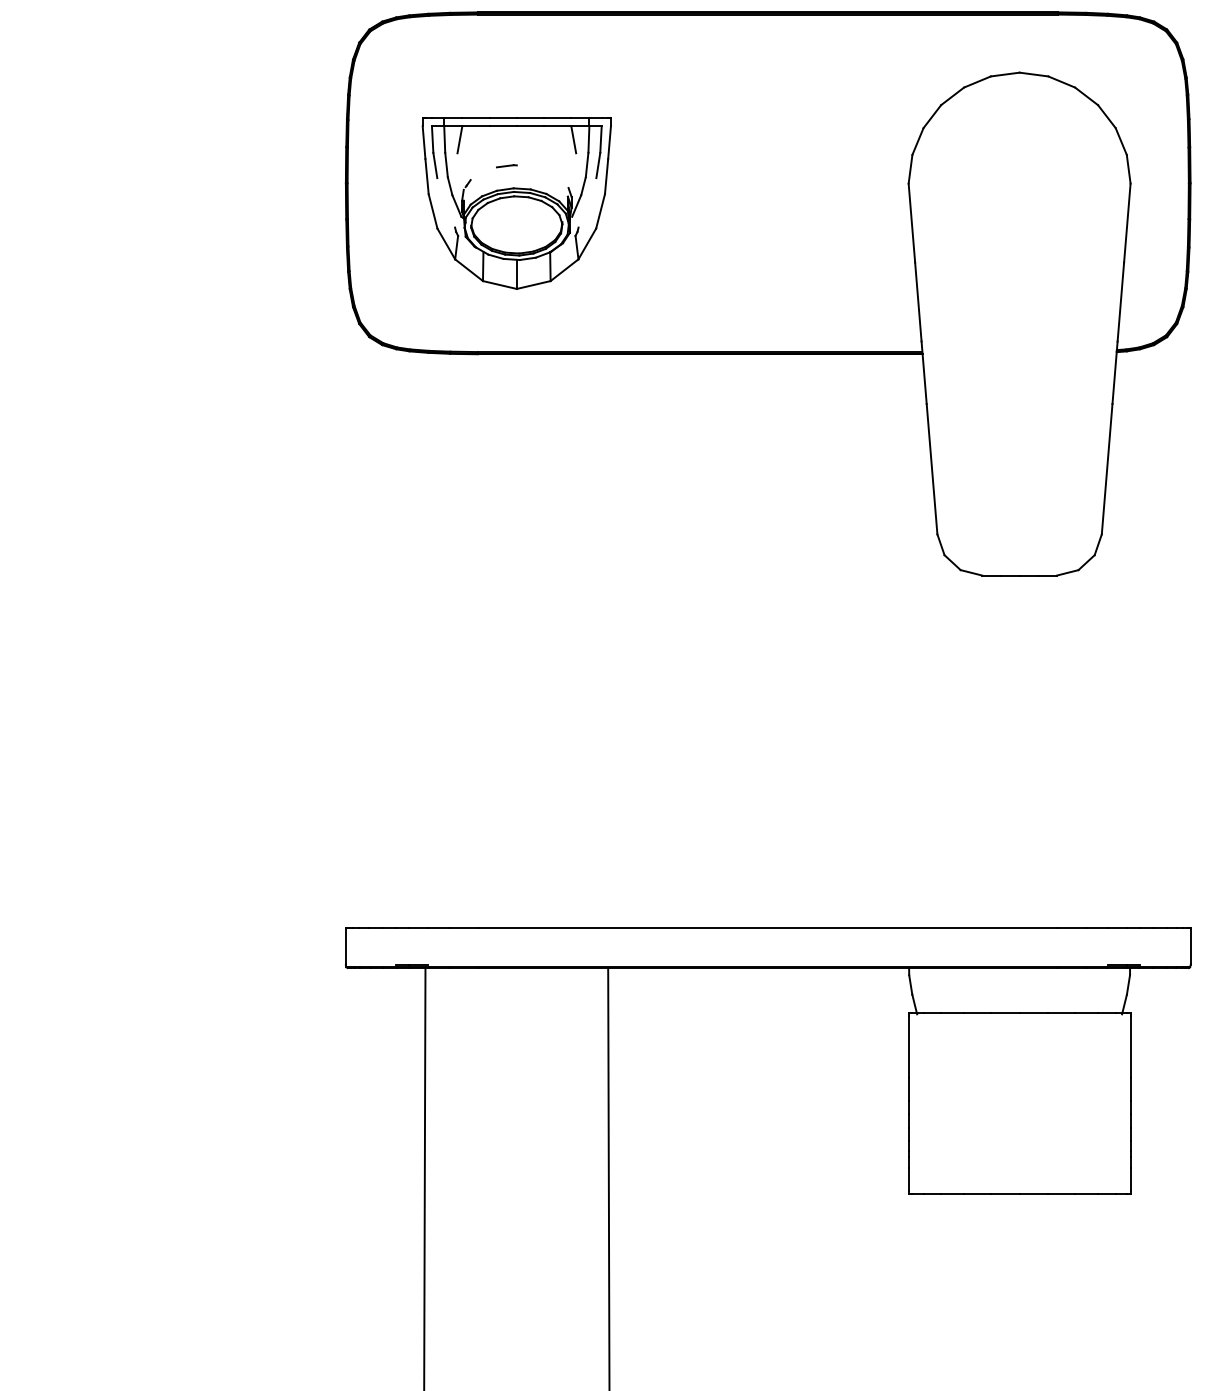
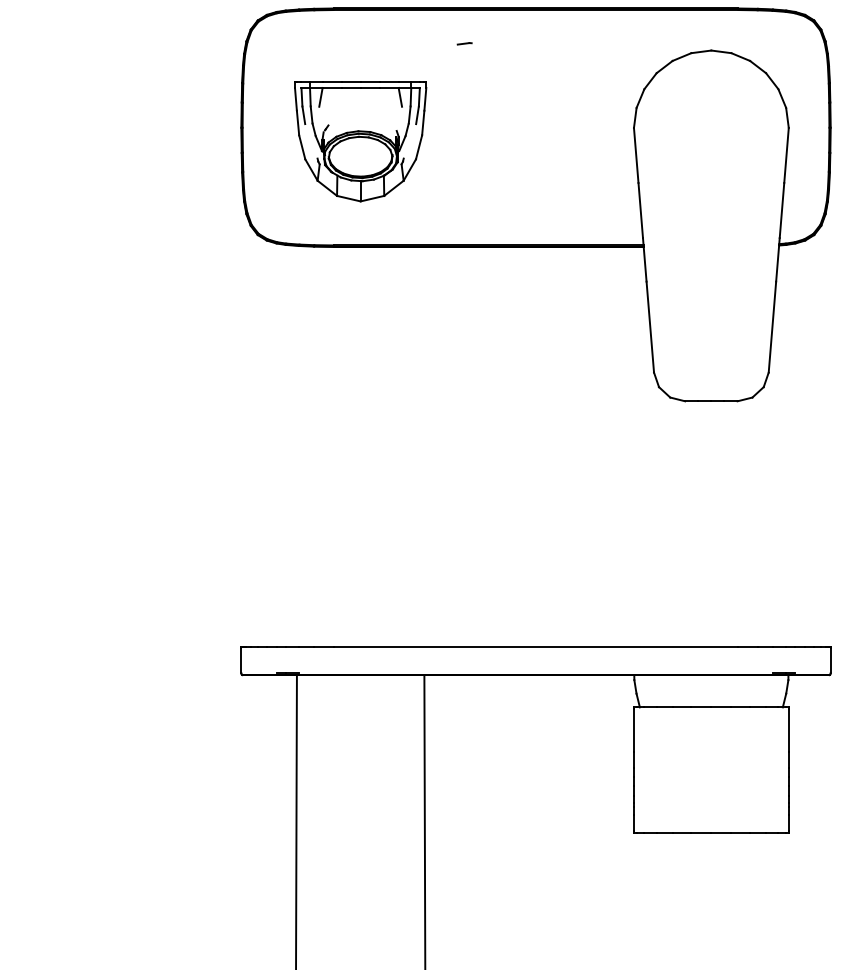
line: (506, 165) -> (464, 43), moved

